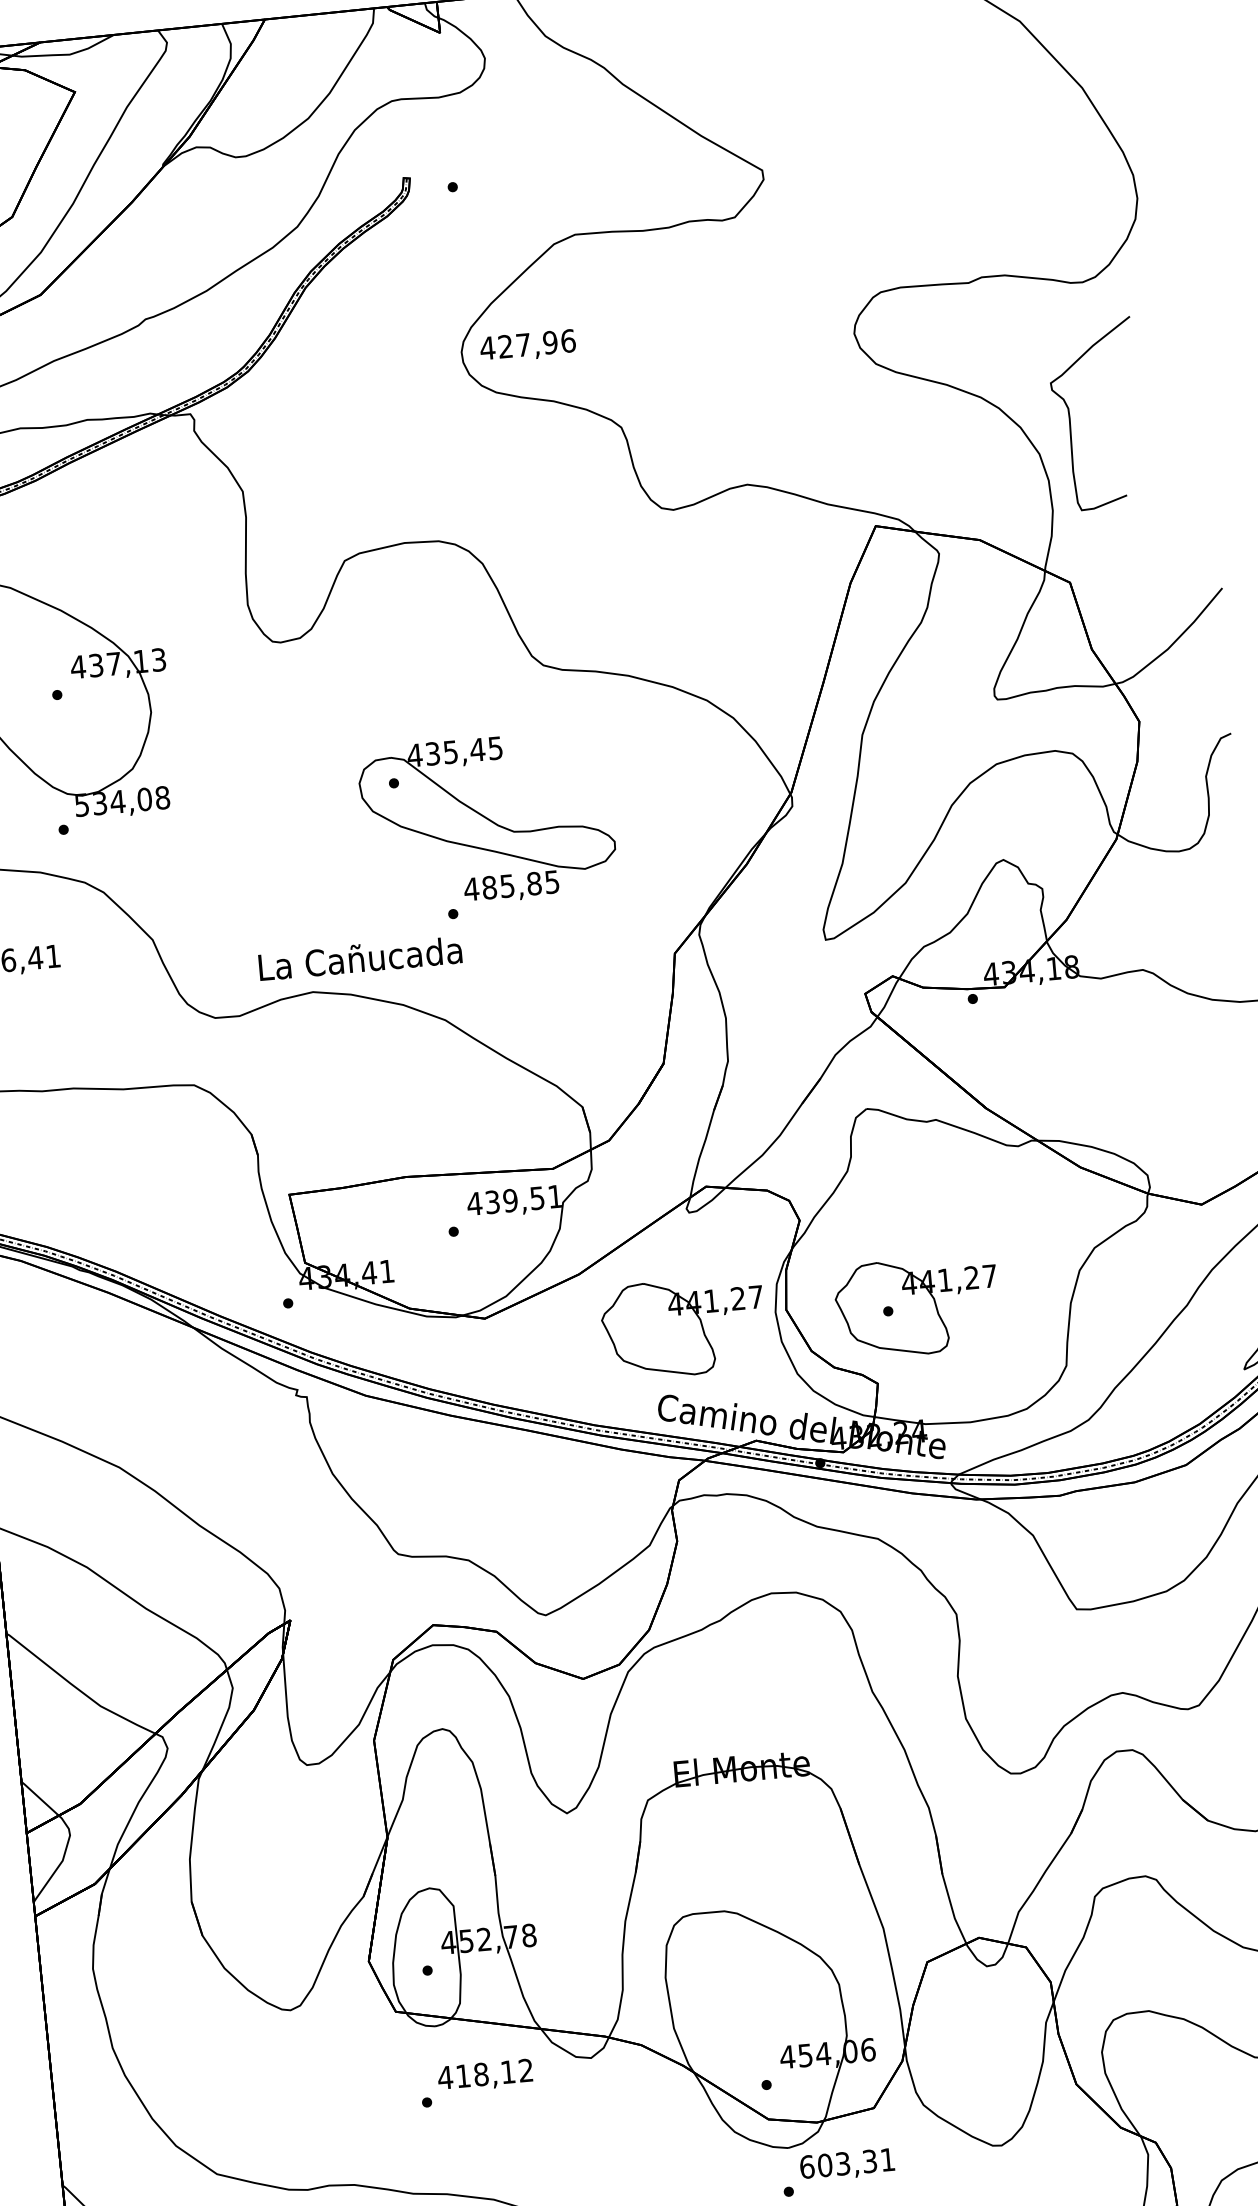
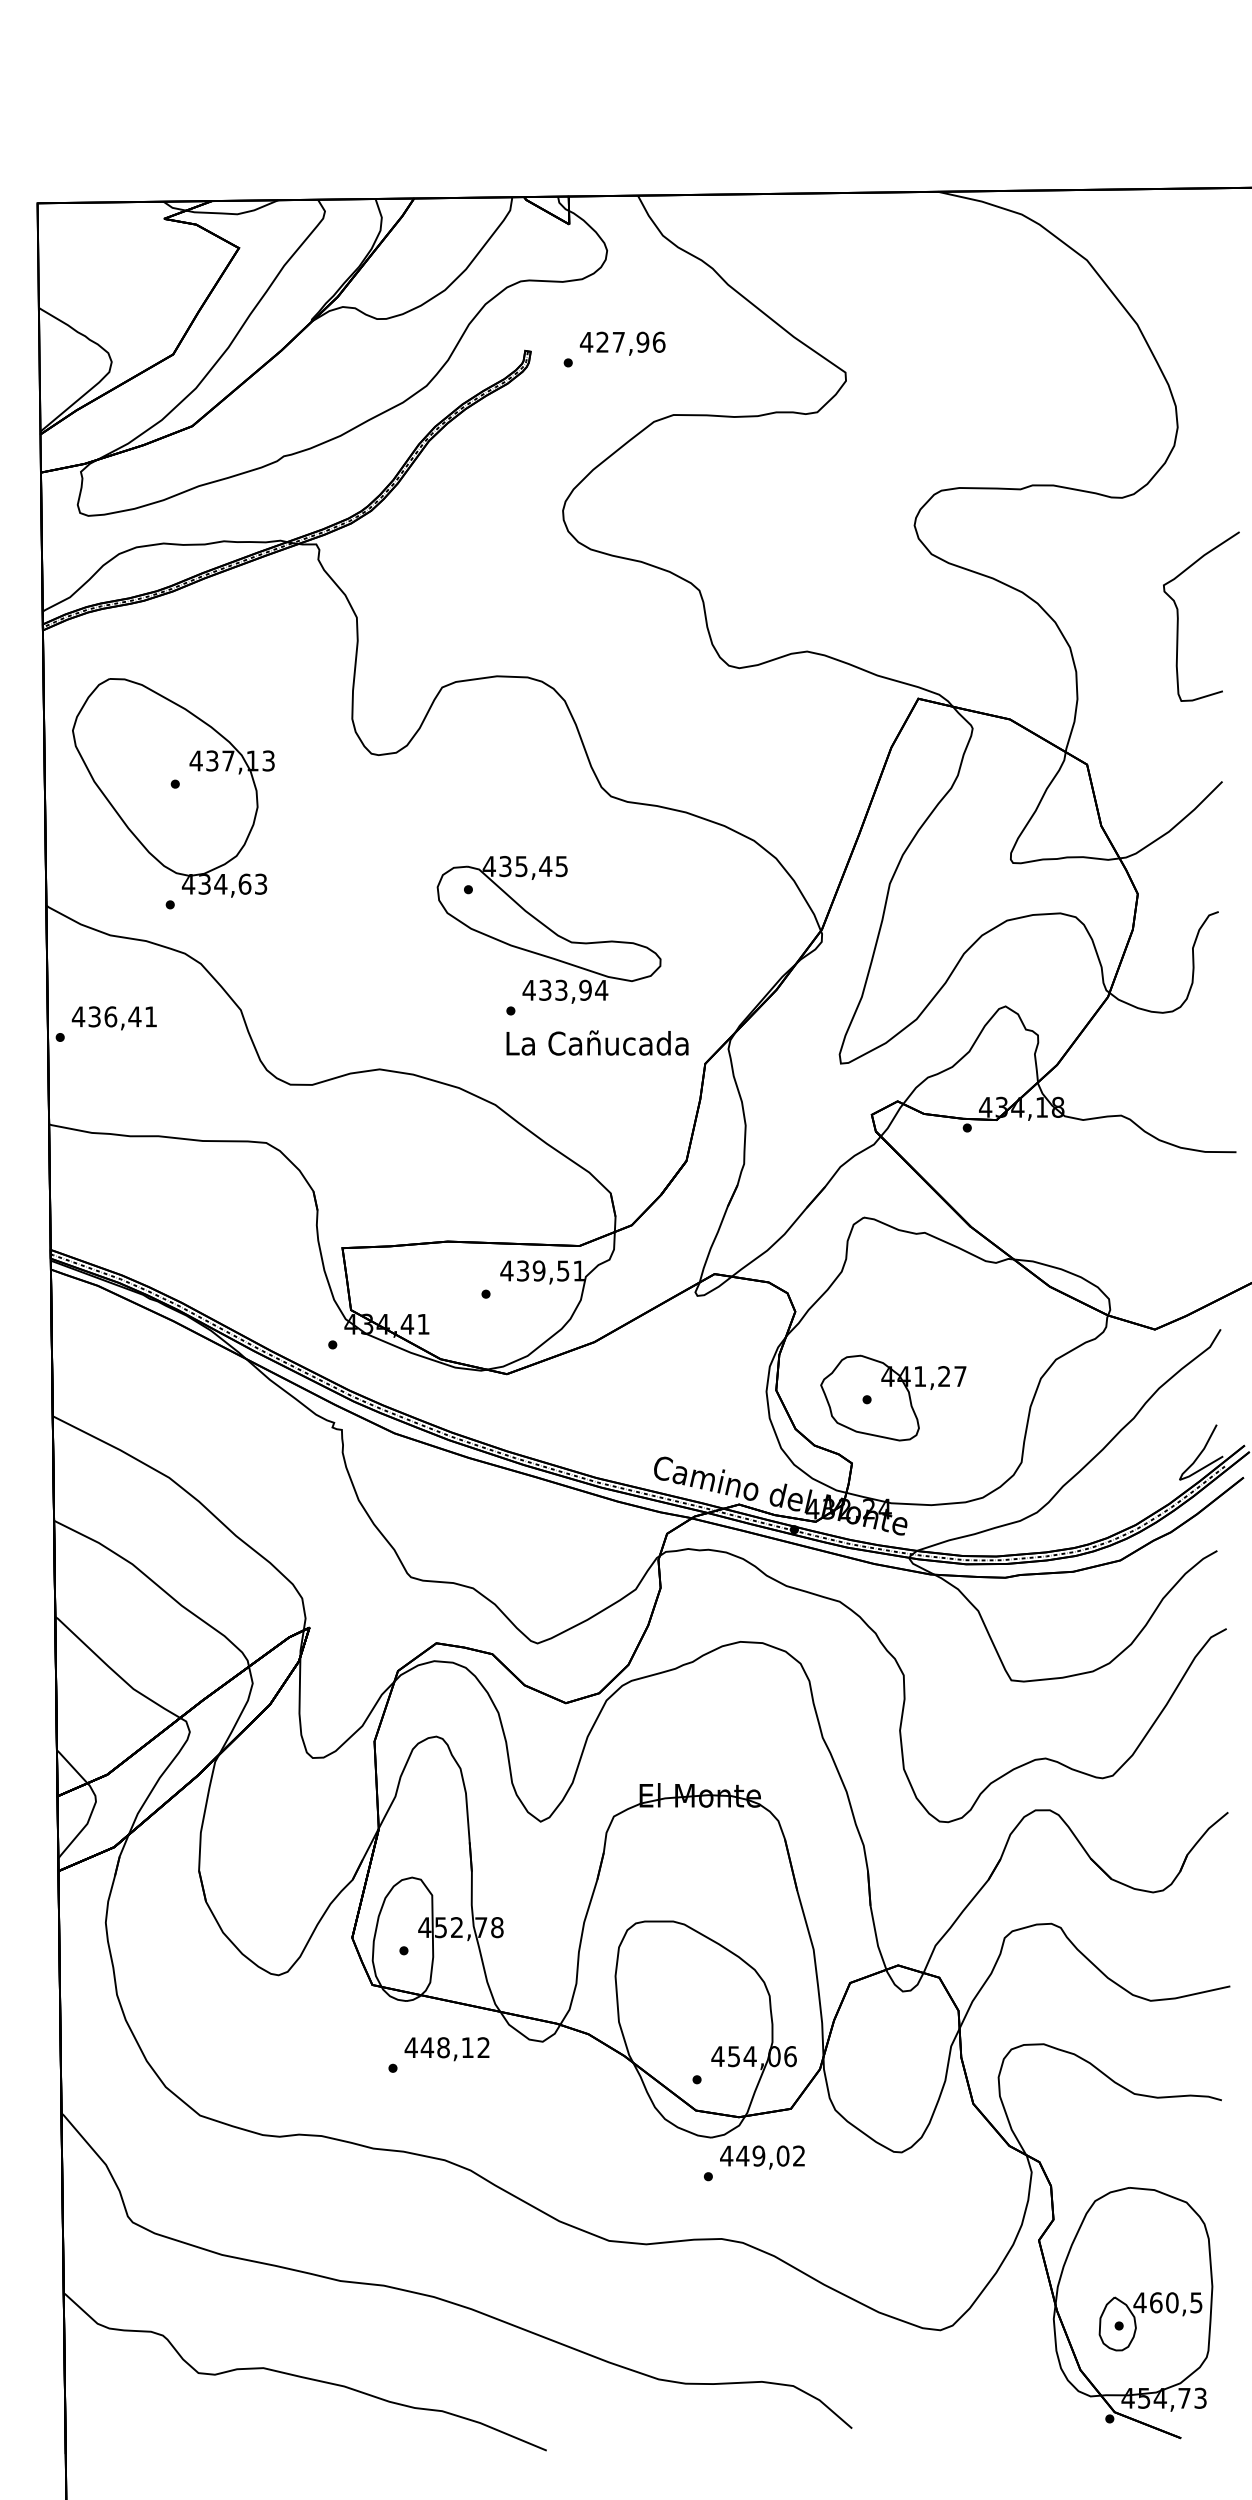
text: (527, 346) -> (622, 343), moved
curve: (1070, 416) -> (1178, 616), moved
text: (121, 800) -> (224, 883), 534,08 -> 434,63
text: (520, 883) -> (573, 989), 485,85 -> 433,94
text: (360, 957) -> (597, 1042), moved
part: (683, 1327) -> (683, 1397), removed
text: (463, 2075) -> (427, 2047), 418,12 -> 448,12
text: (846, 2162) -> (762, 2155), 603,31 -> 449,02

